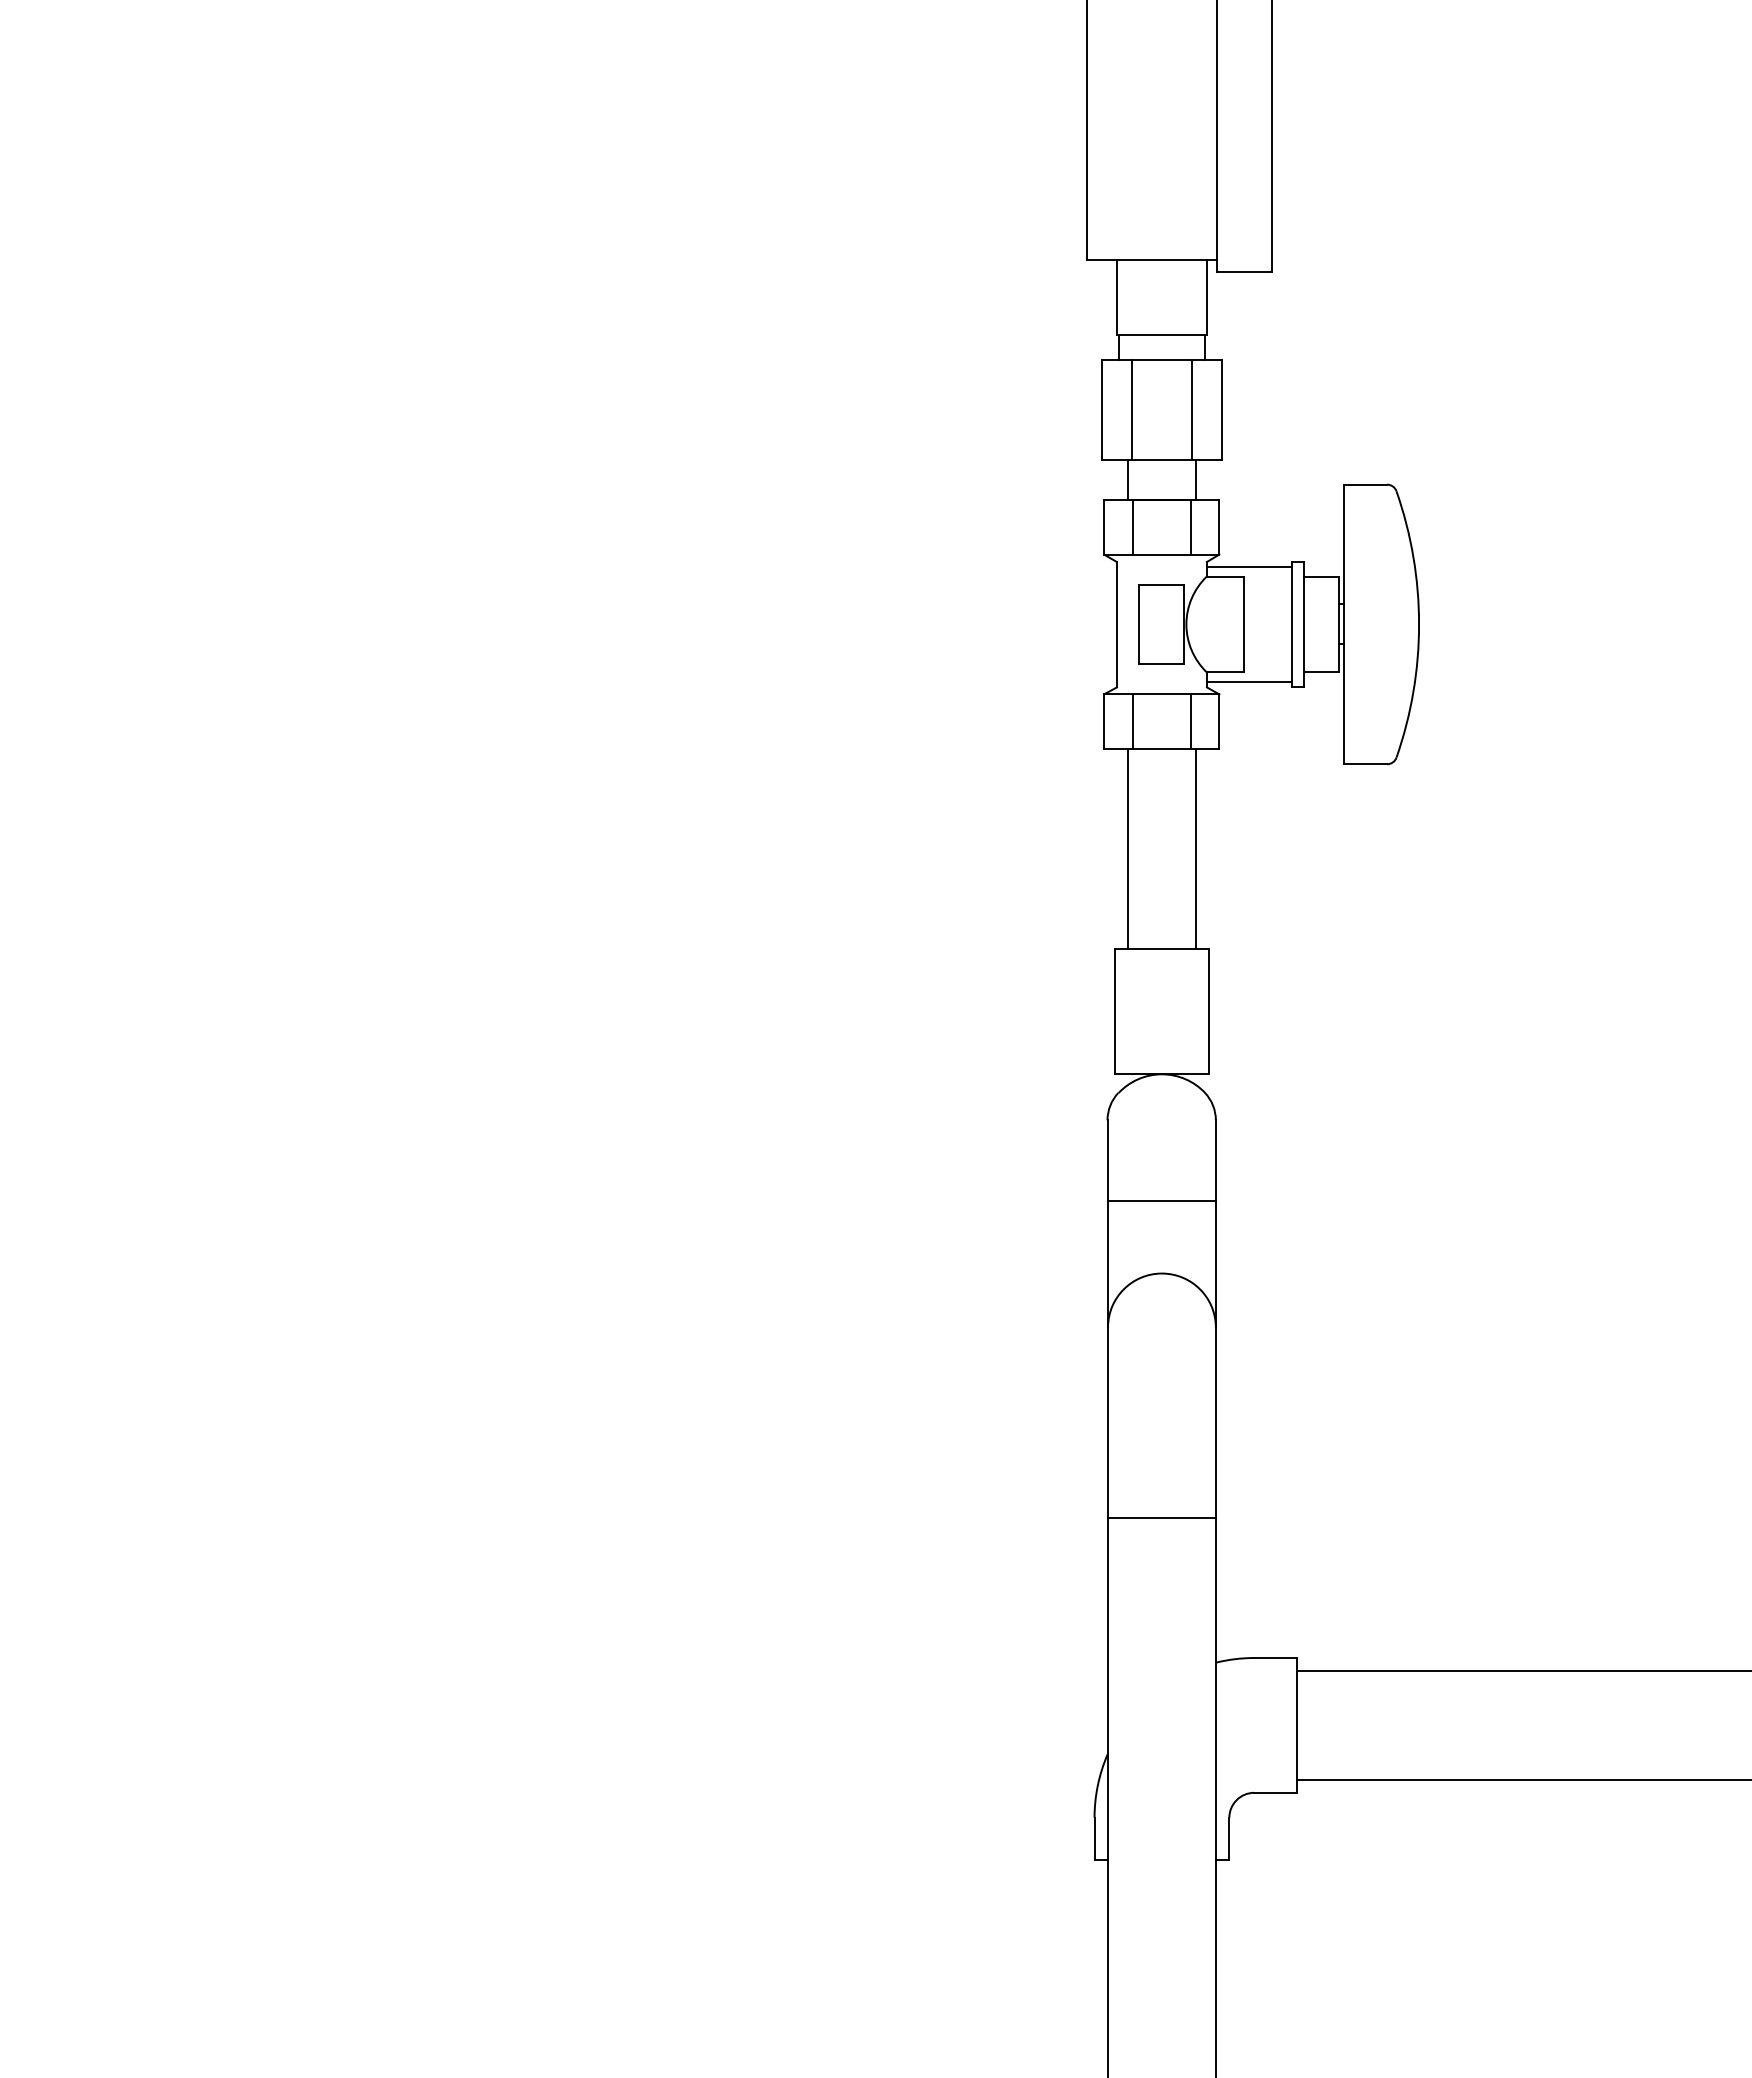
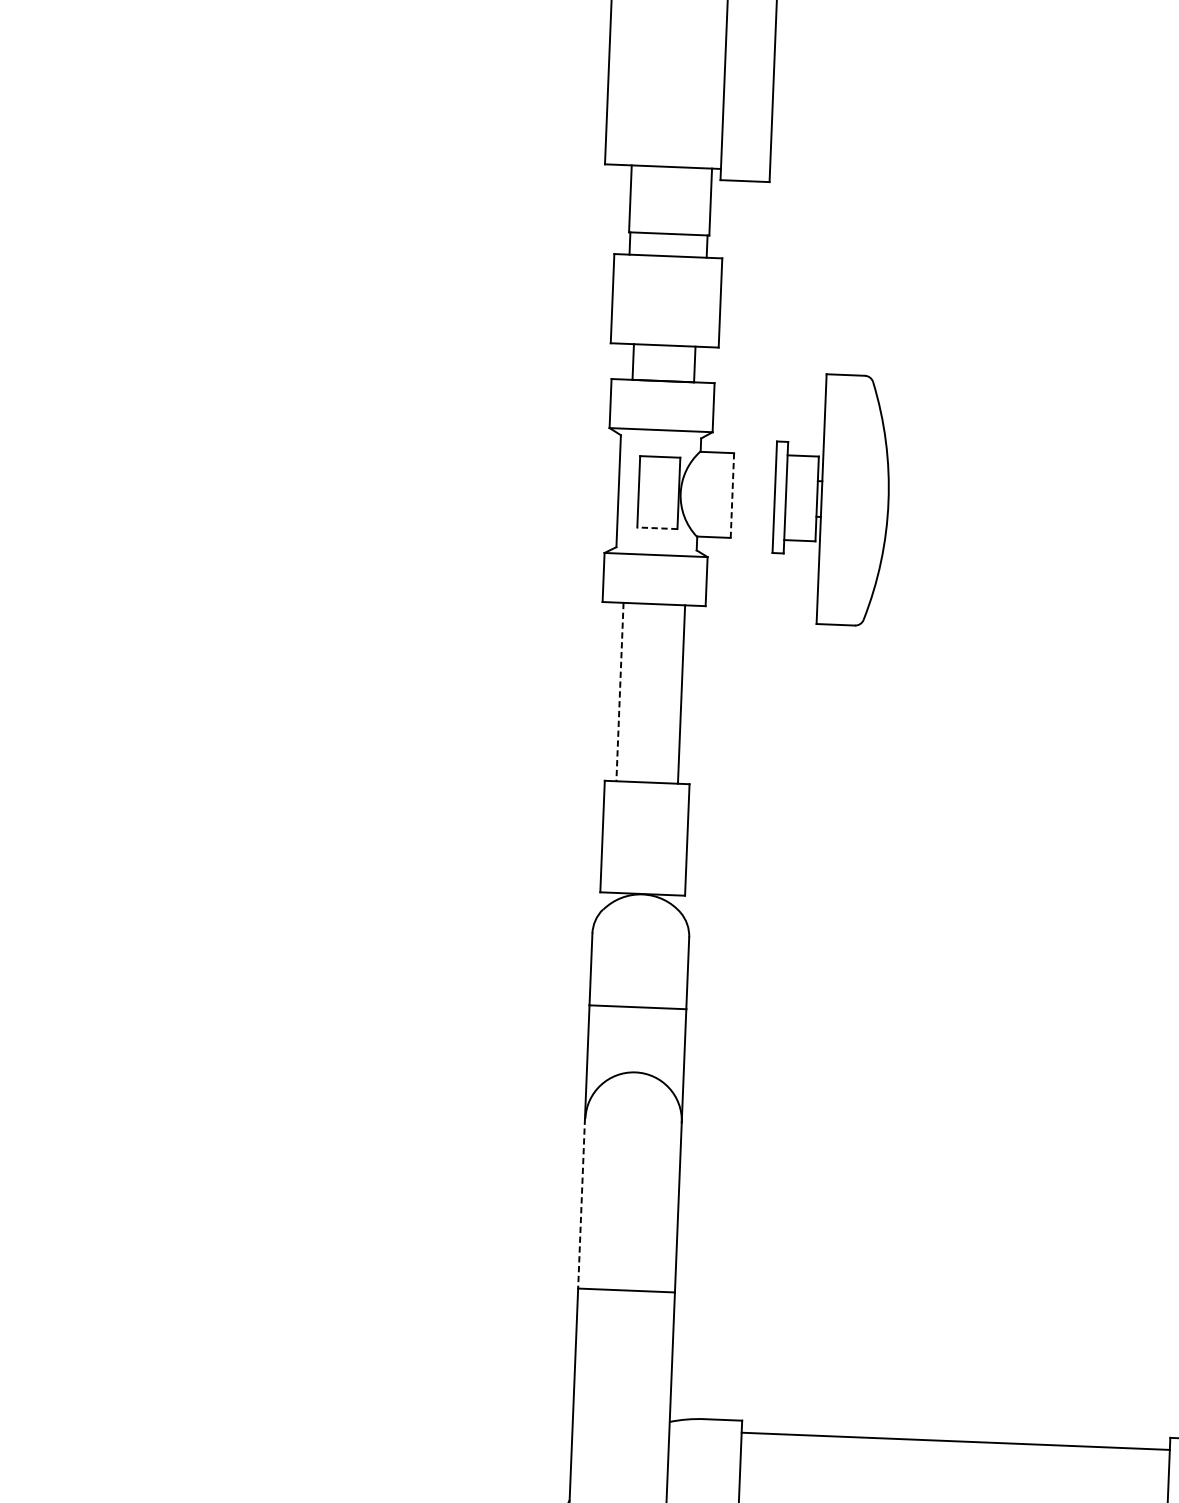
line: (1131, 409) -> (639, 299), removed
line: (1191, 409) -> (692, 301), removed
line: (1132, 526) -> (636, 404), removed
line: (1190, 526) -> (687, 406), removed
line: (1248, 567) -> (738, 444), removed
line: (1244, 624) -> (732, 495), solid -> dashed
line: (1161, 664) -> (656, 528), solid -> dashed
line: (1248, 681) -> (734, 546), removed
line: (1132, 721) -> (629, 578), removed
line: (1190, 721) -> (680, 580), removed
line: (1127, 849) -> (619, 692), solid -> dashed
line: (1107, 1423) -> (581, 1204), solid -> dashed

